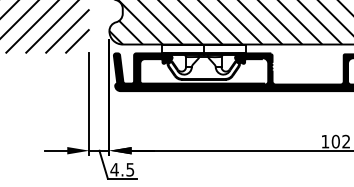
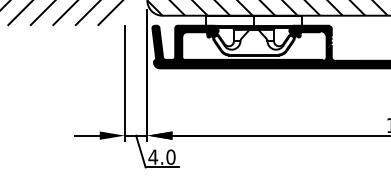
text: (130, 169) -> (171, 156), 4.5 -> 4.0

